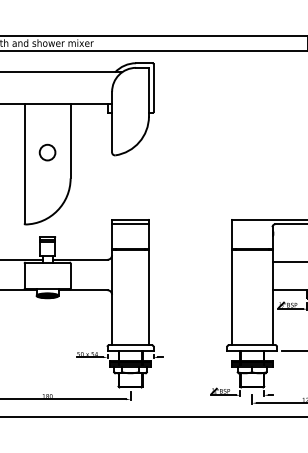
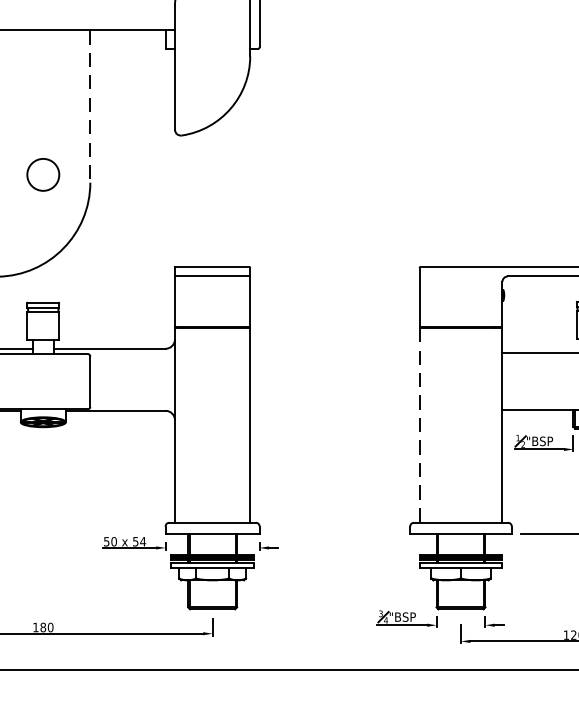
line: (70, 141) -> (90, 107), solid -> dashed
circle: (47, 152) -> (43, 174), moved
line: (231, 297) -> (418, 425), solid -> dashed

